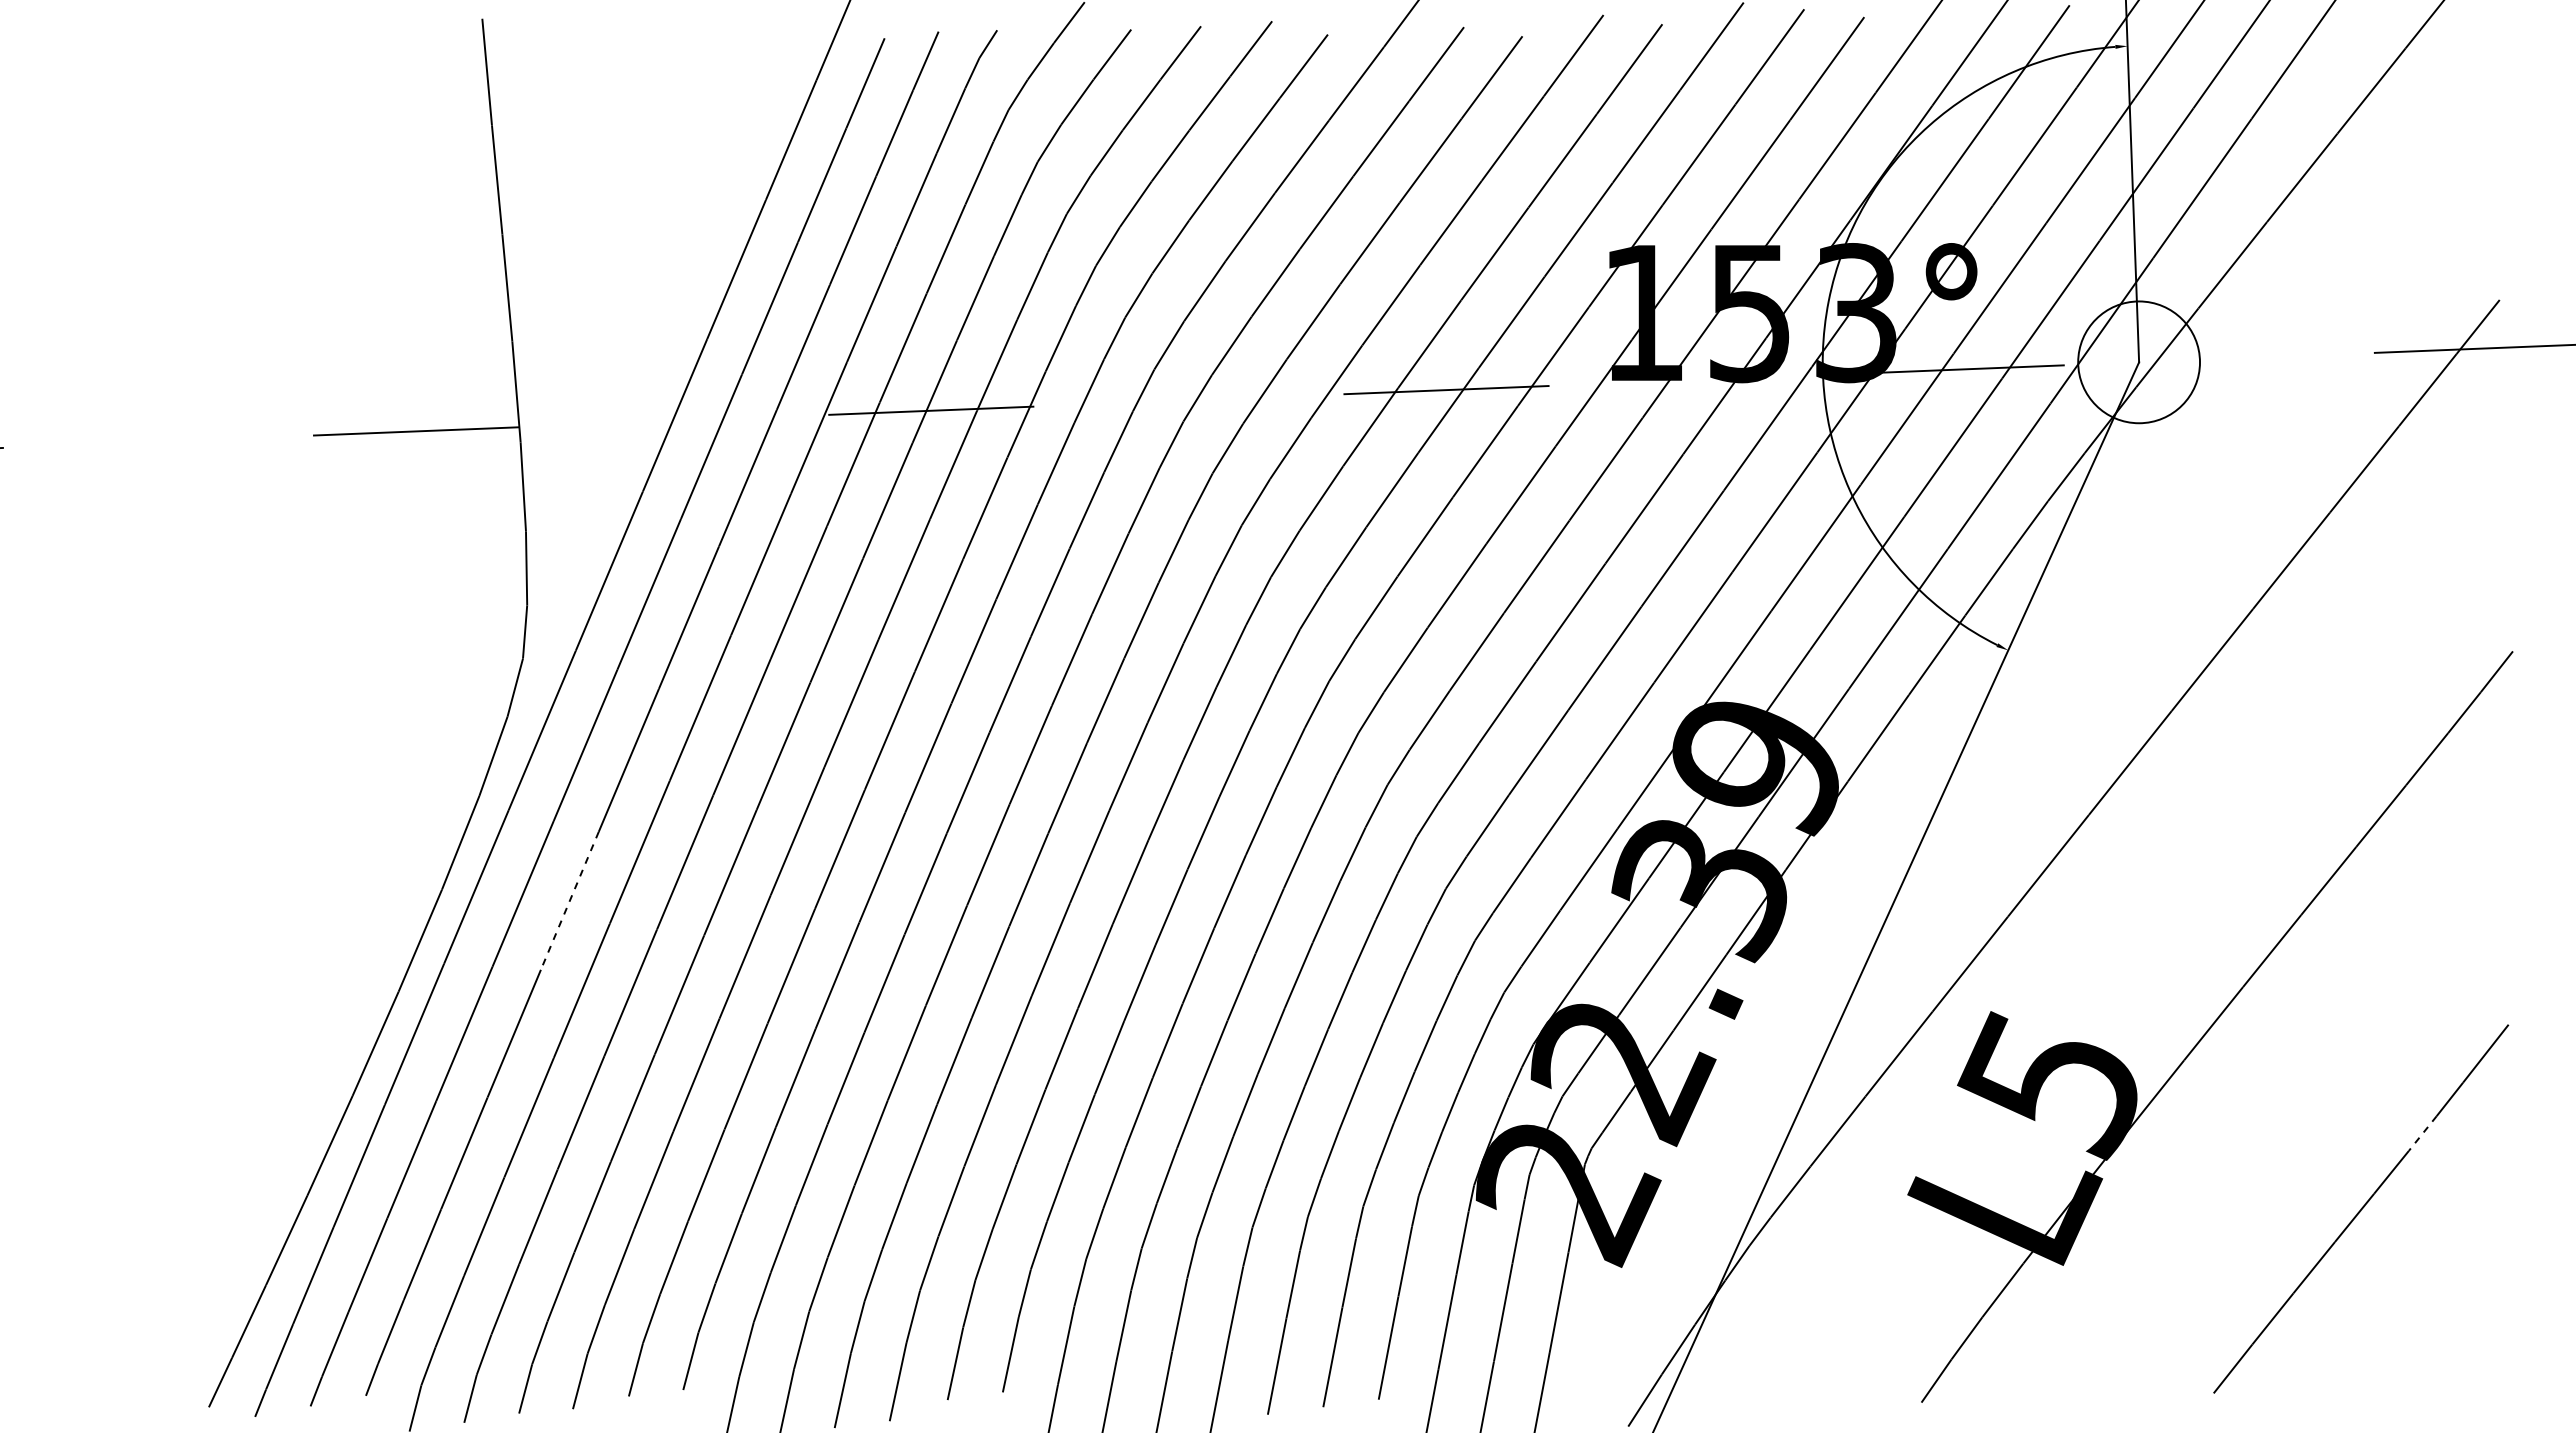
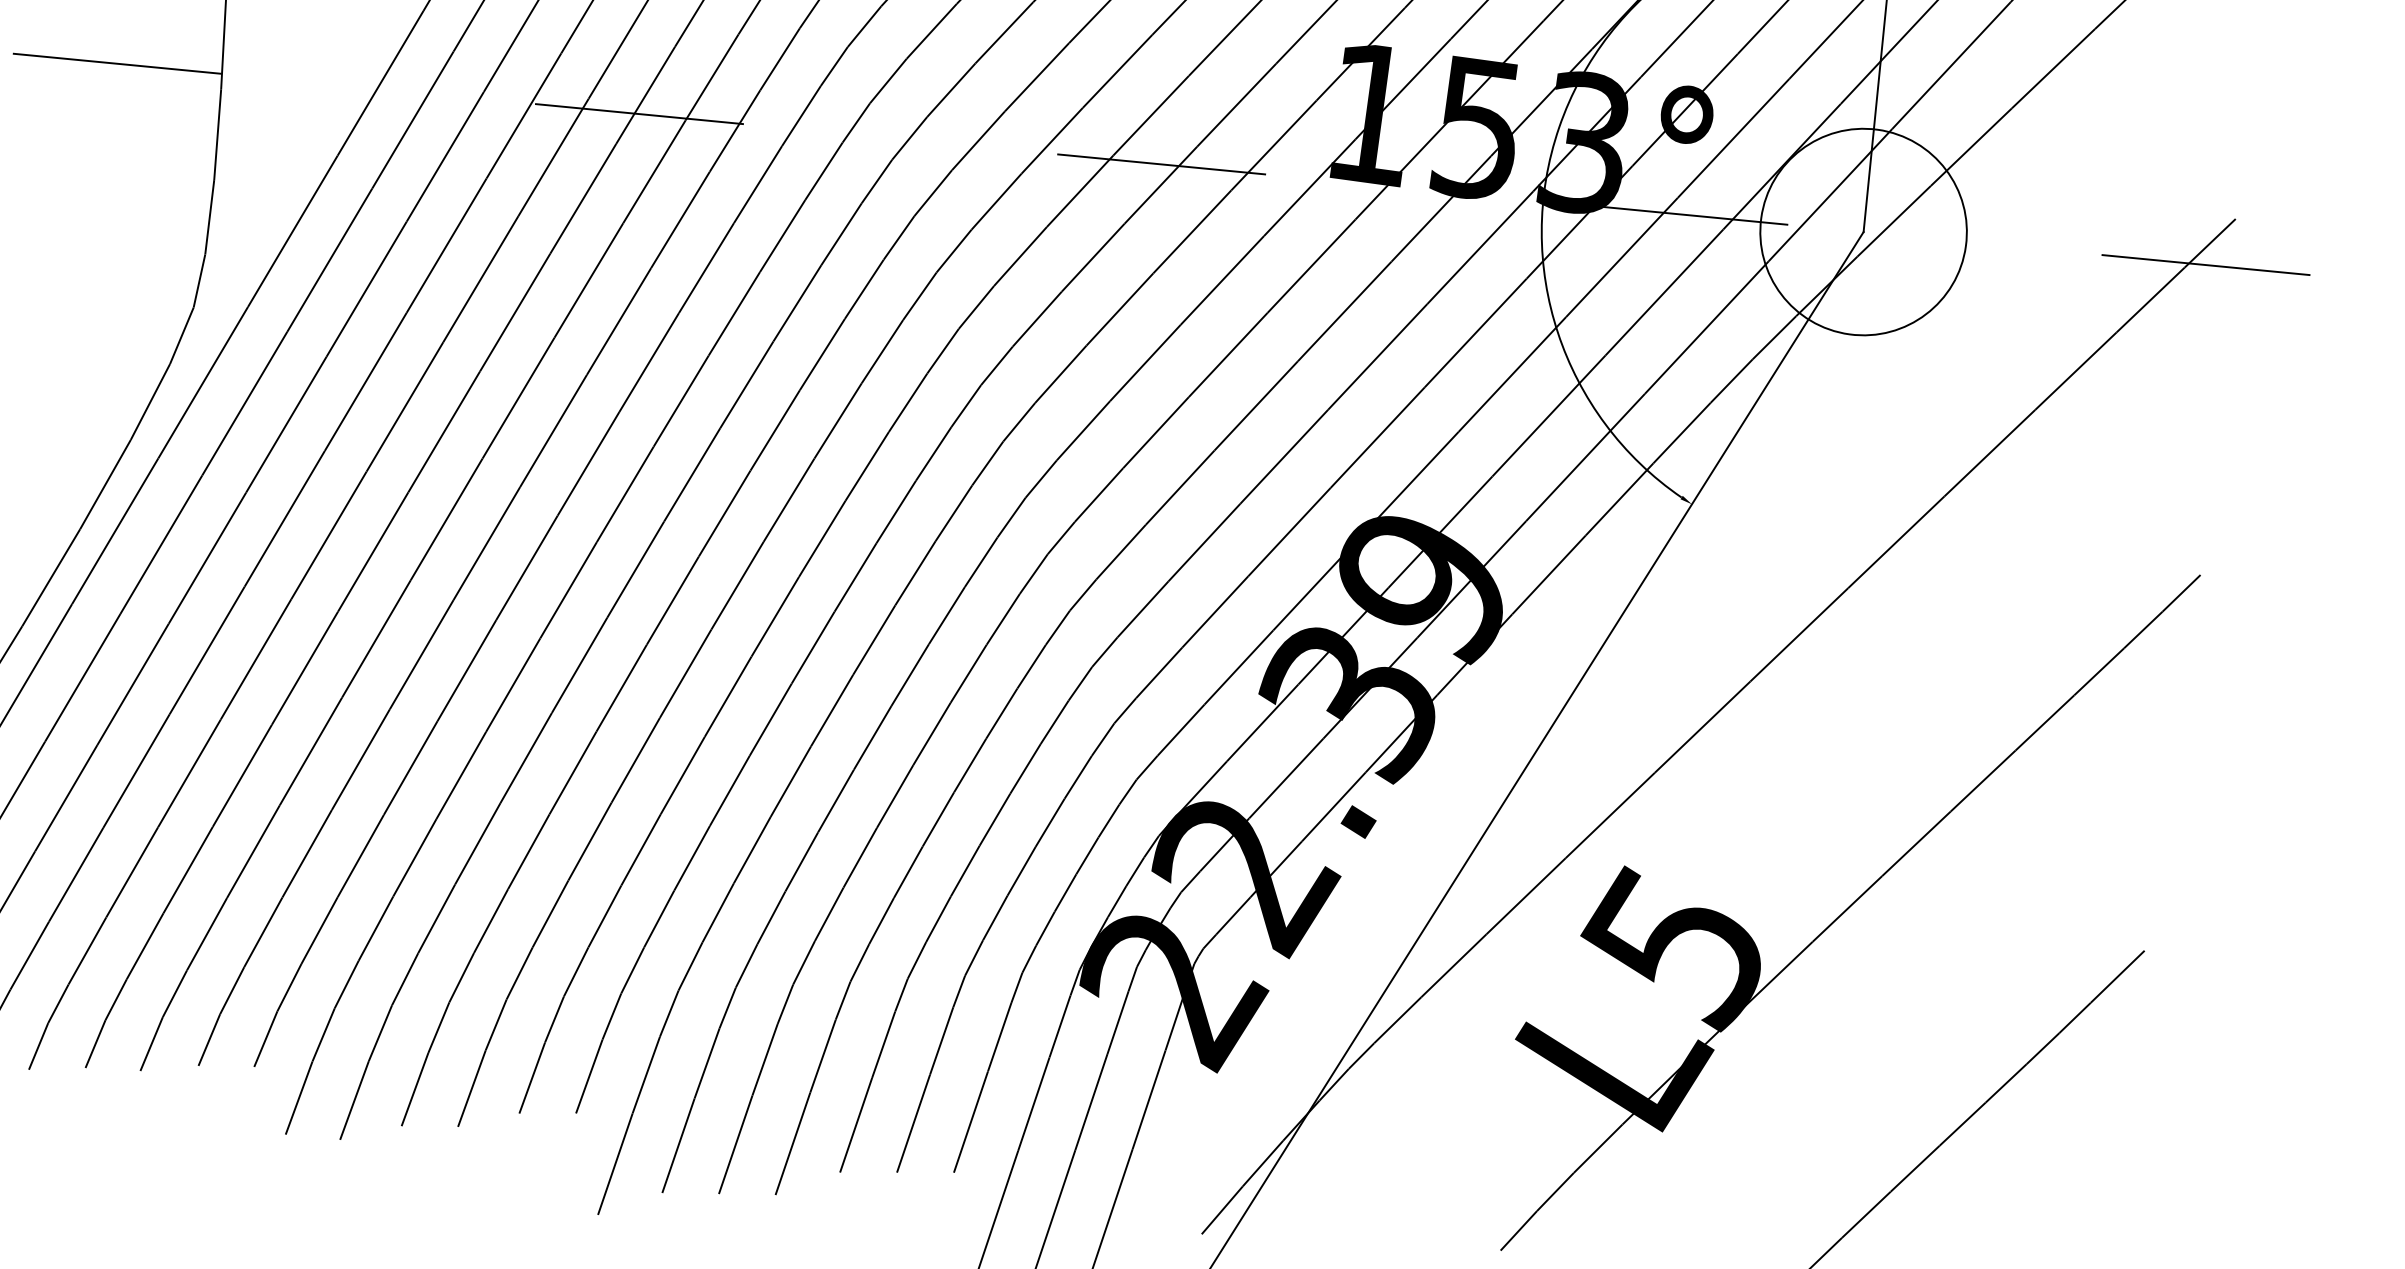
circle: (2138, 361) -> (1863, 231), size x1.67
line: (569, 900) -> (207, 557), dashed -> solid
line: (2422, 1133) -> (2042, 1048), dashed -> solid

